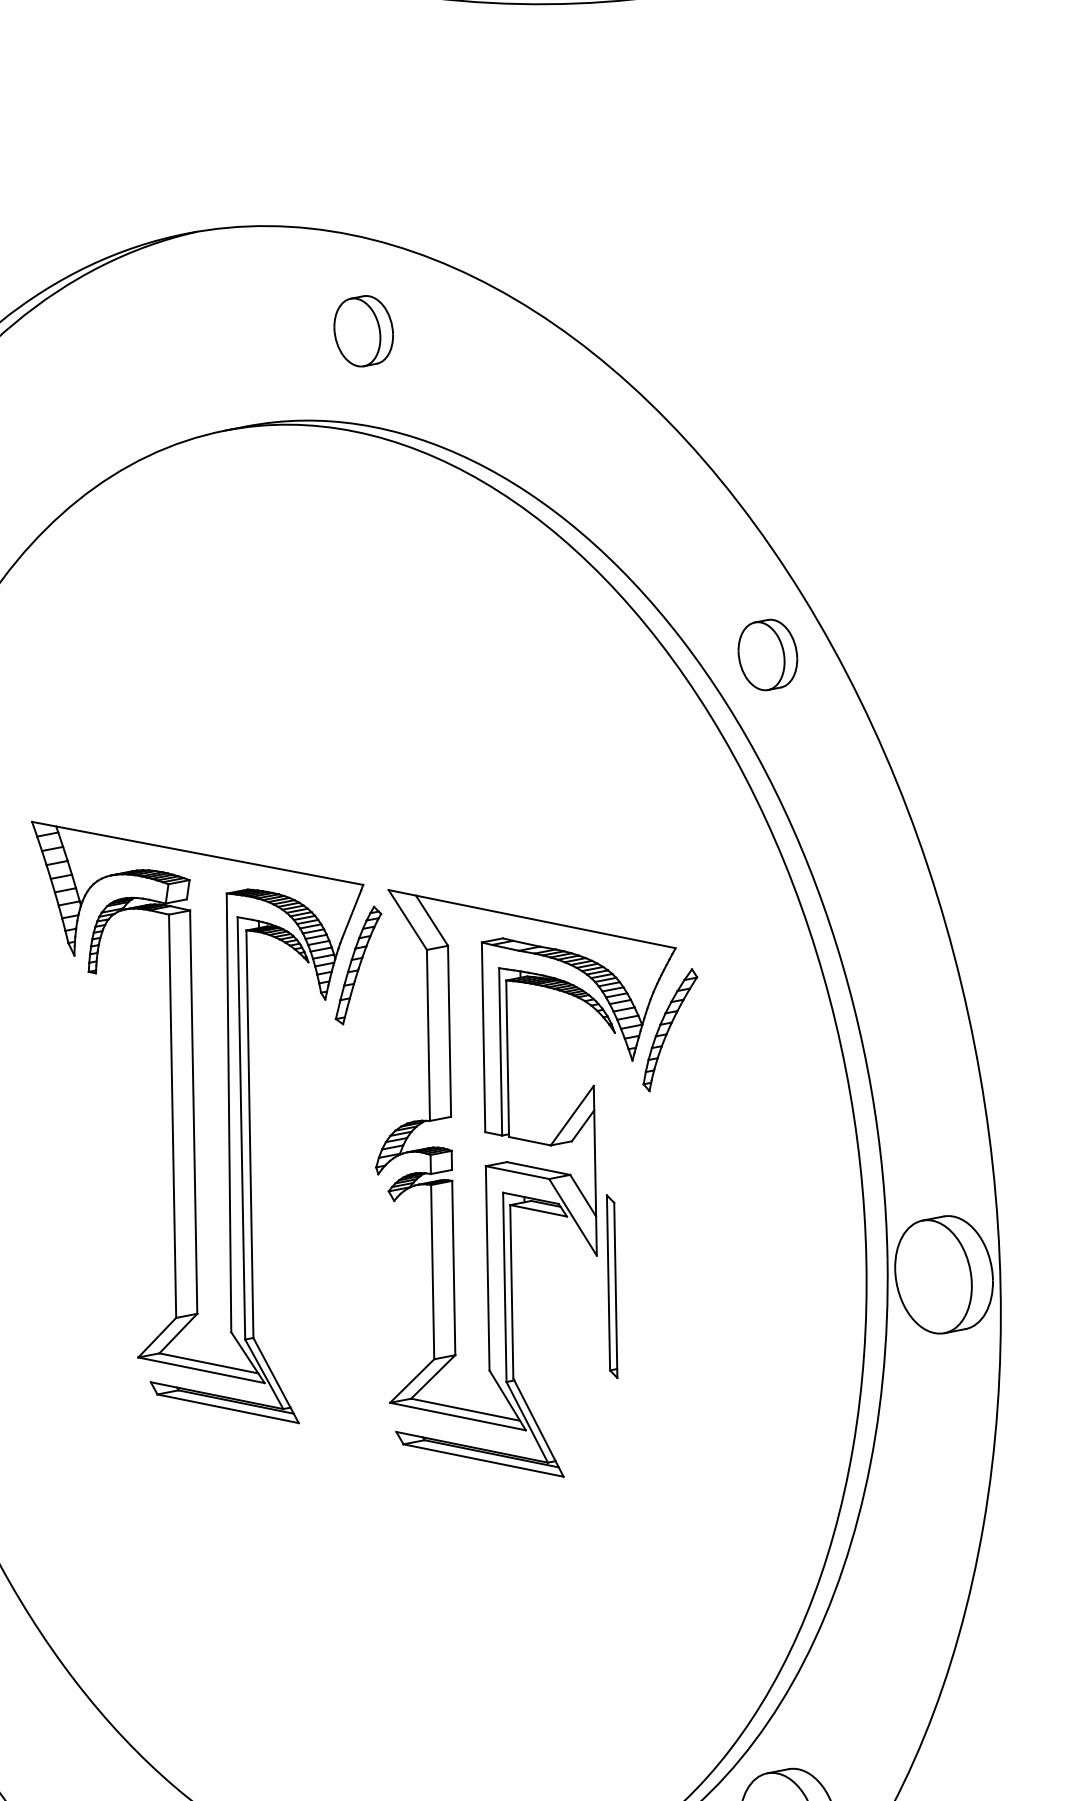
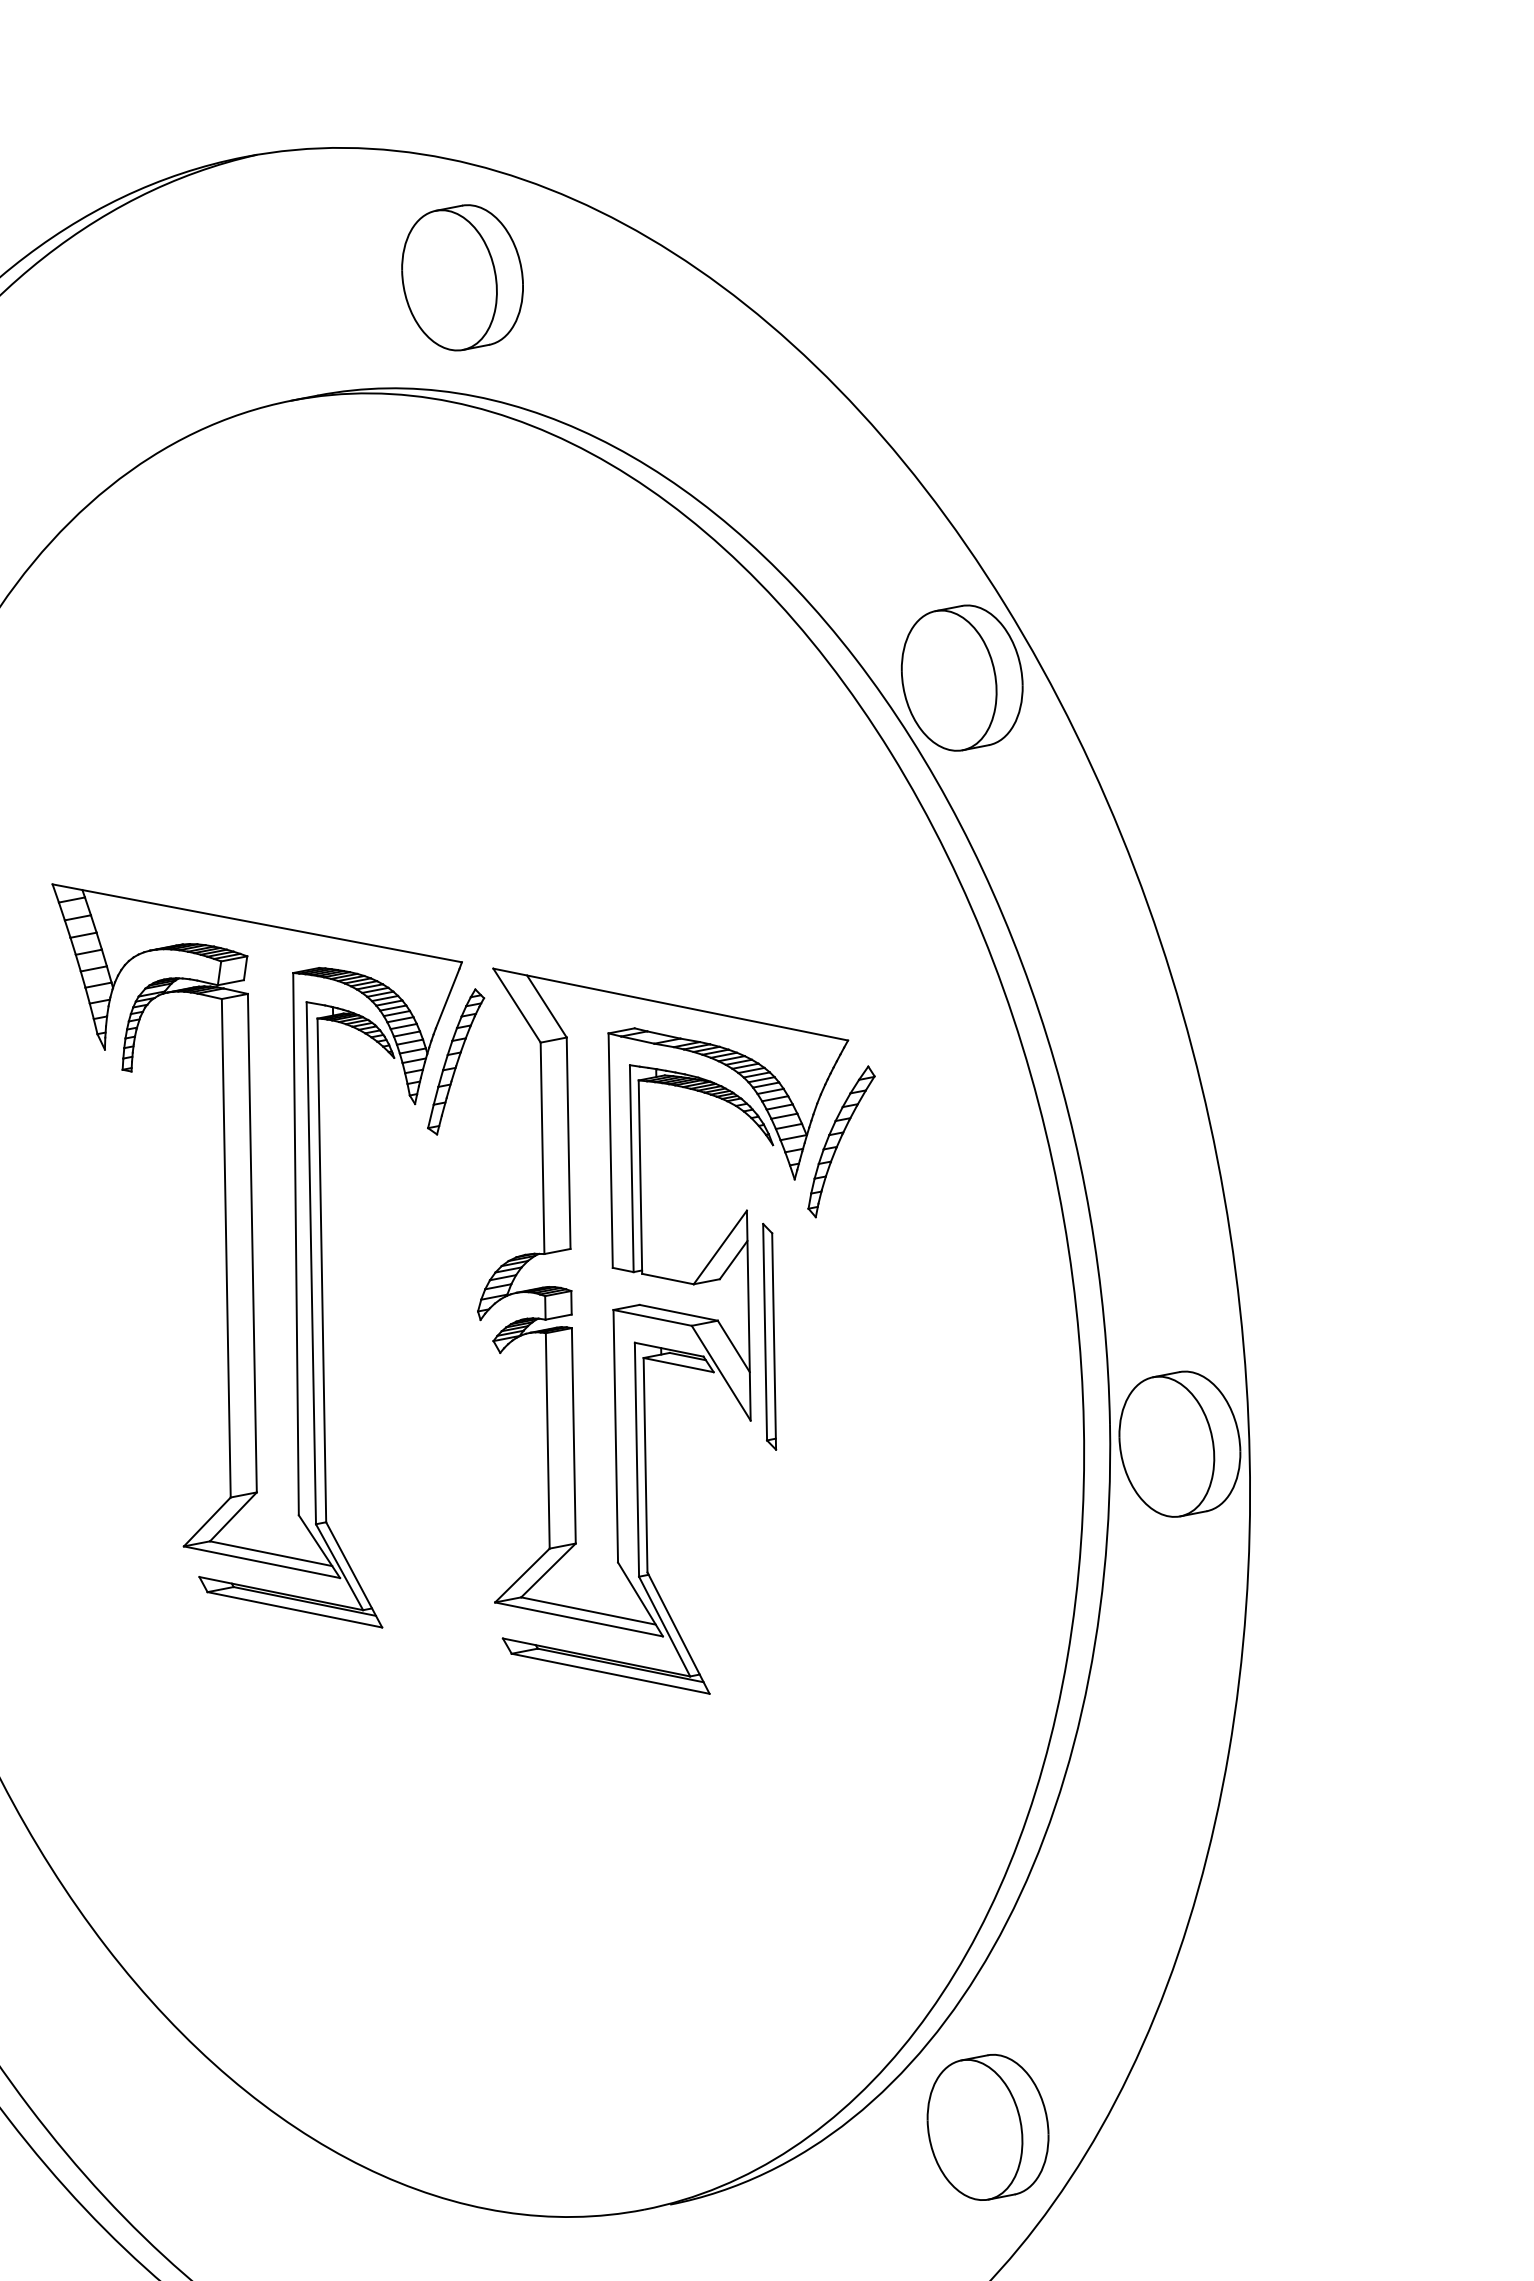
part: (363, 330) -> (462, 277), size x1.67
part: (767, 654) -> (961, 677), size x1.67
part: (612, 1286) -> (769, 1336), moved

